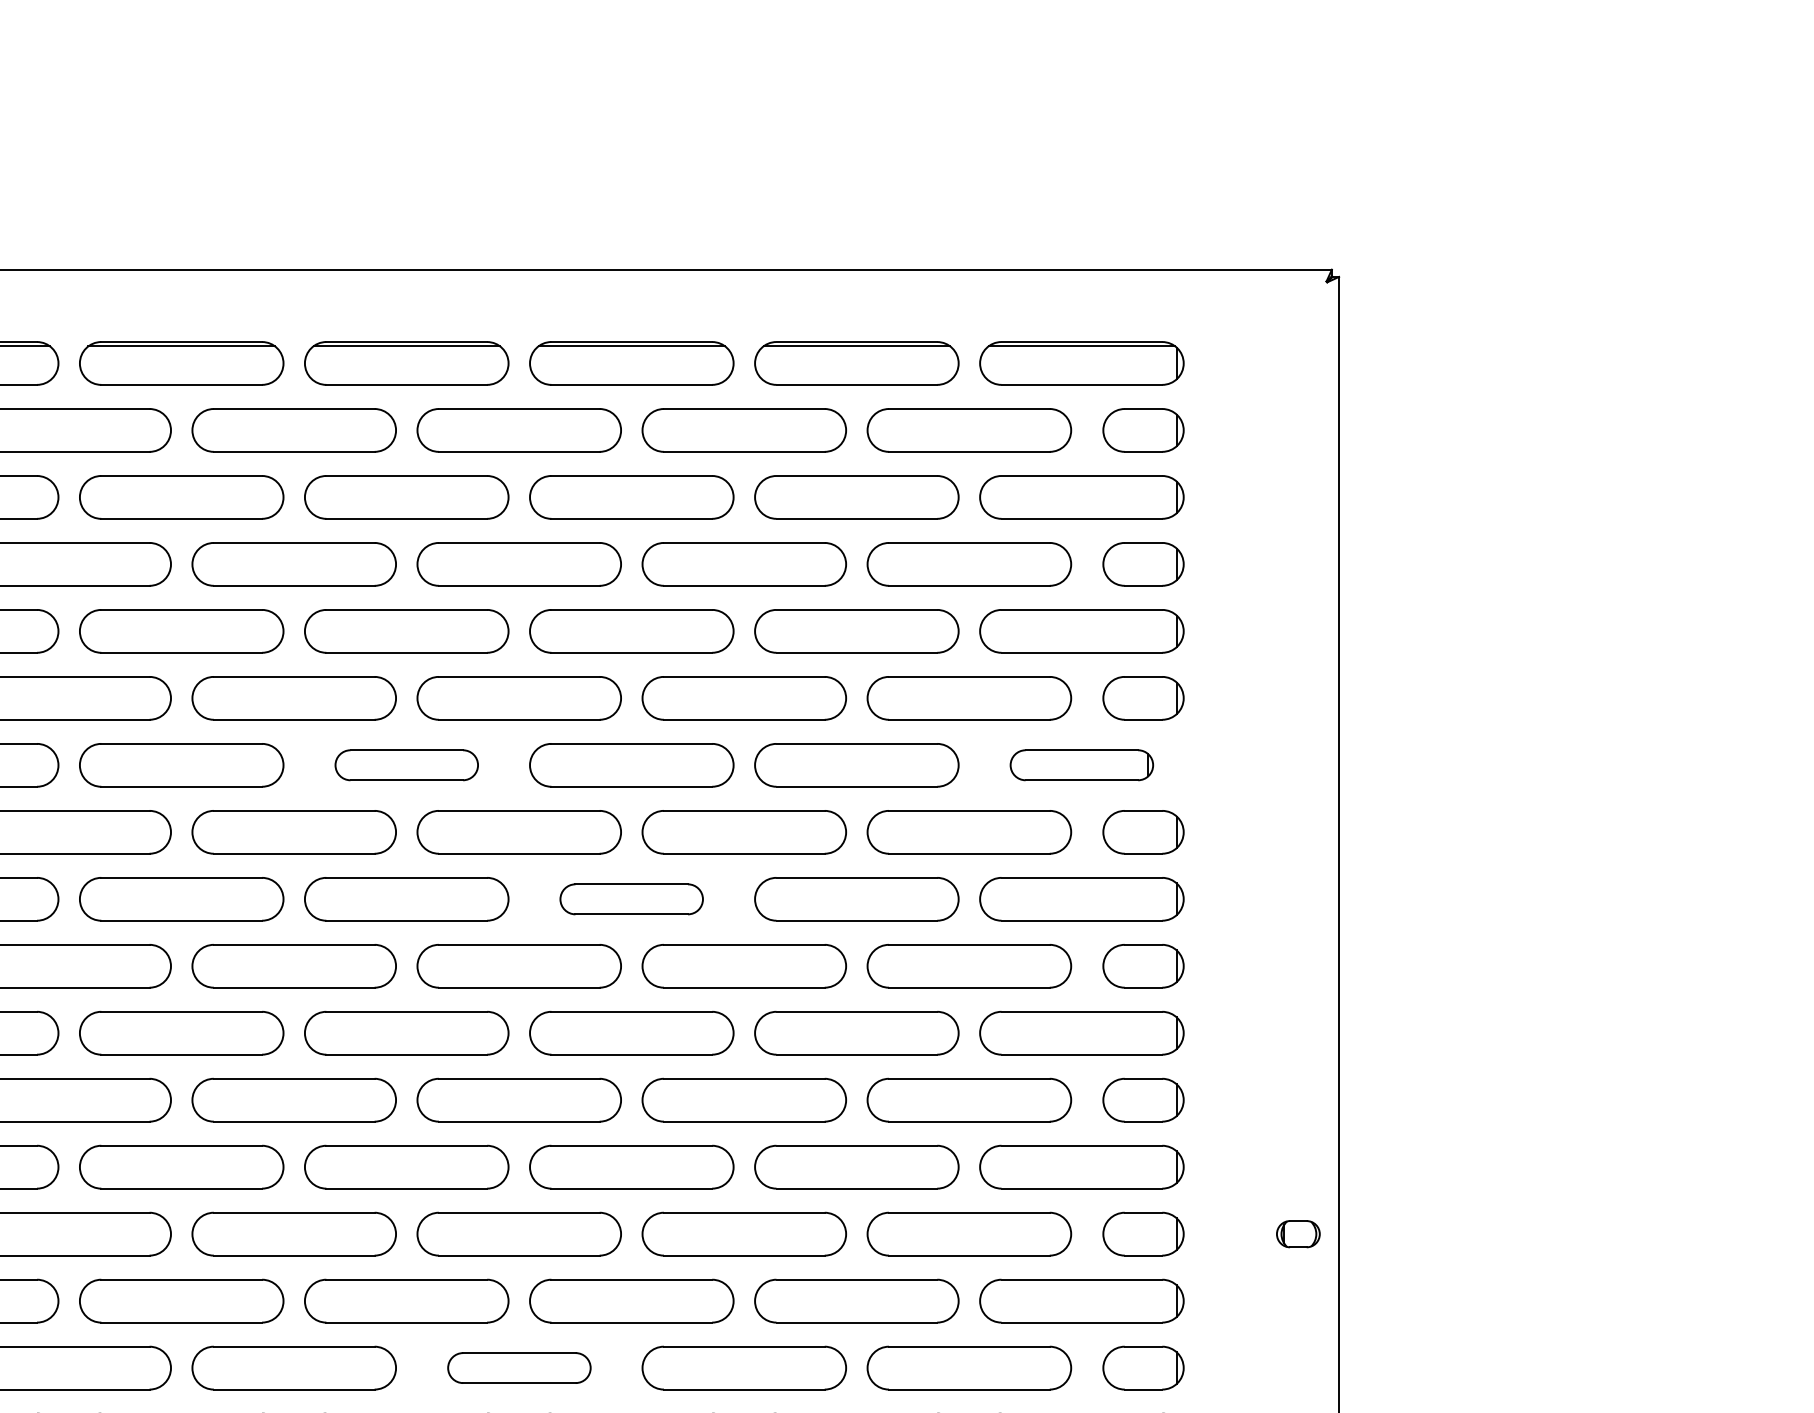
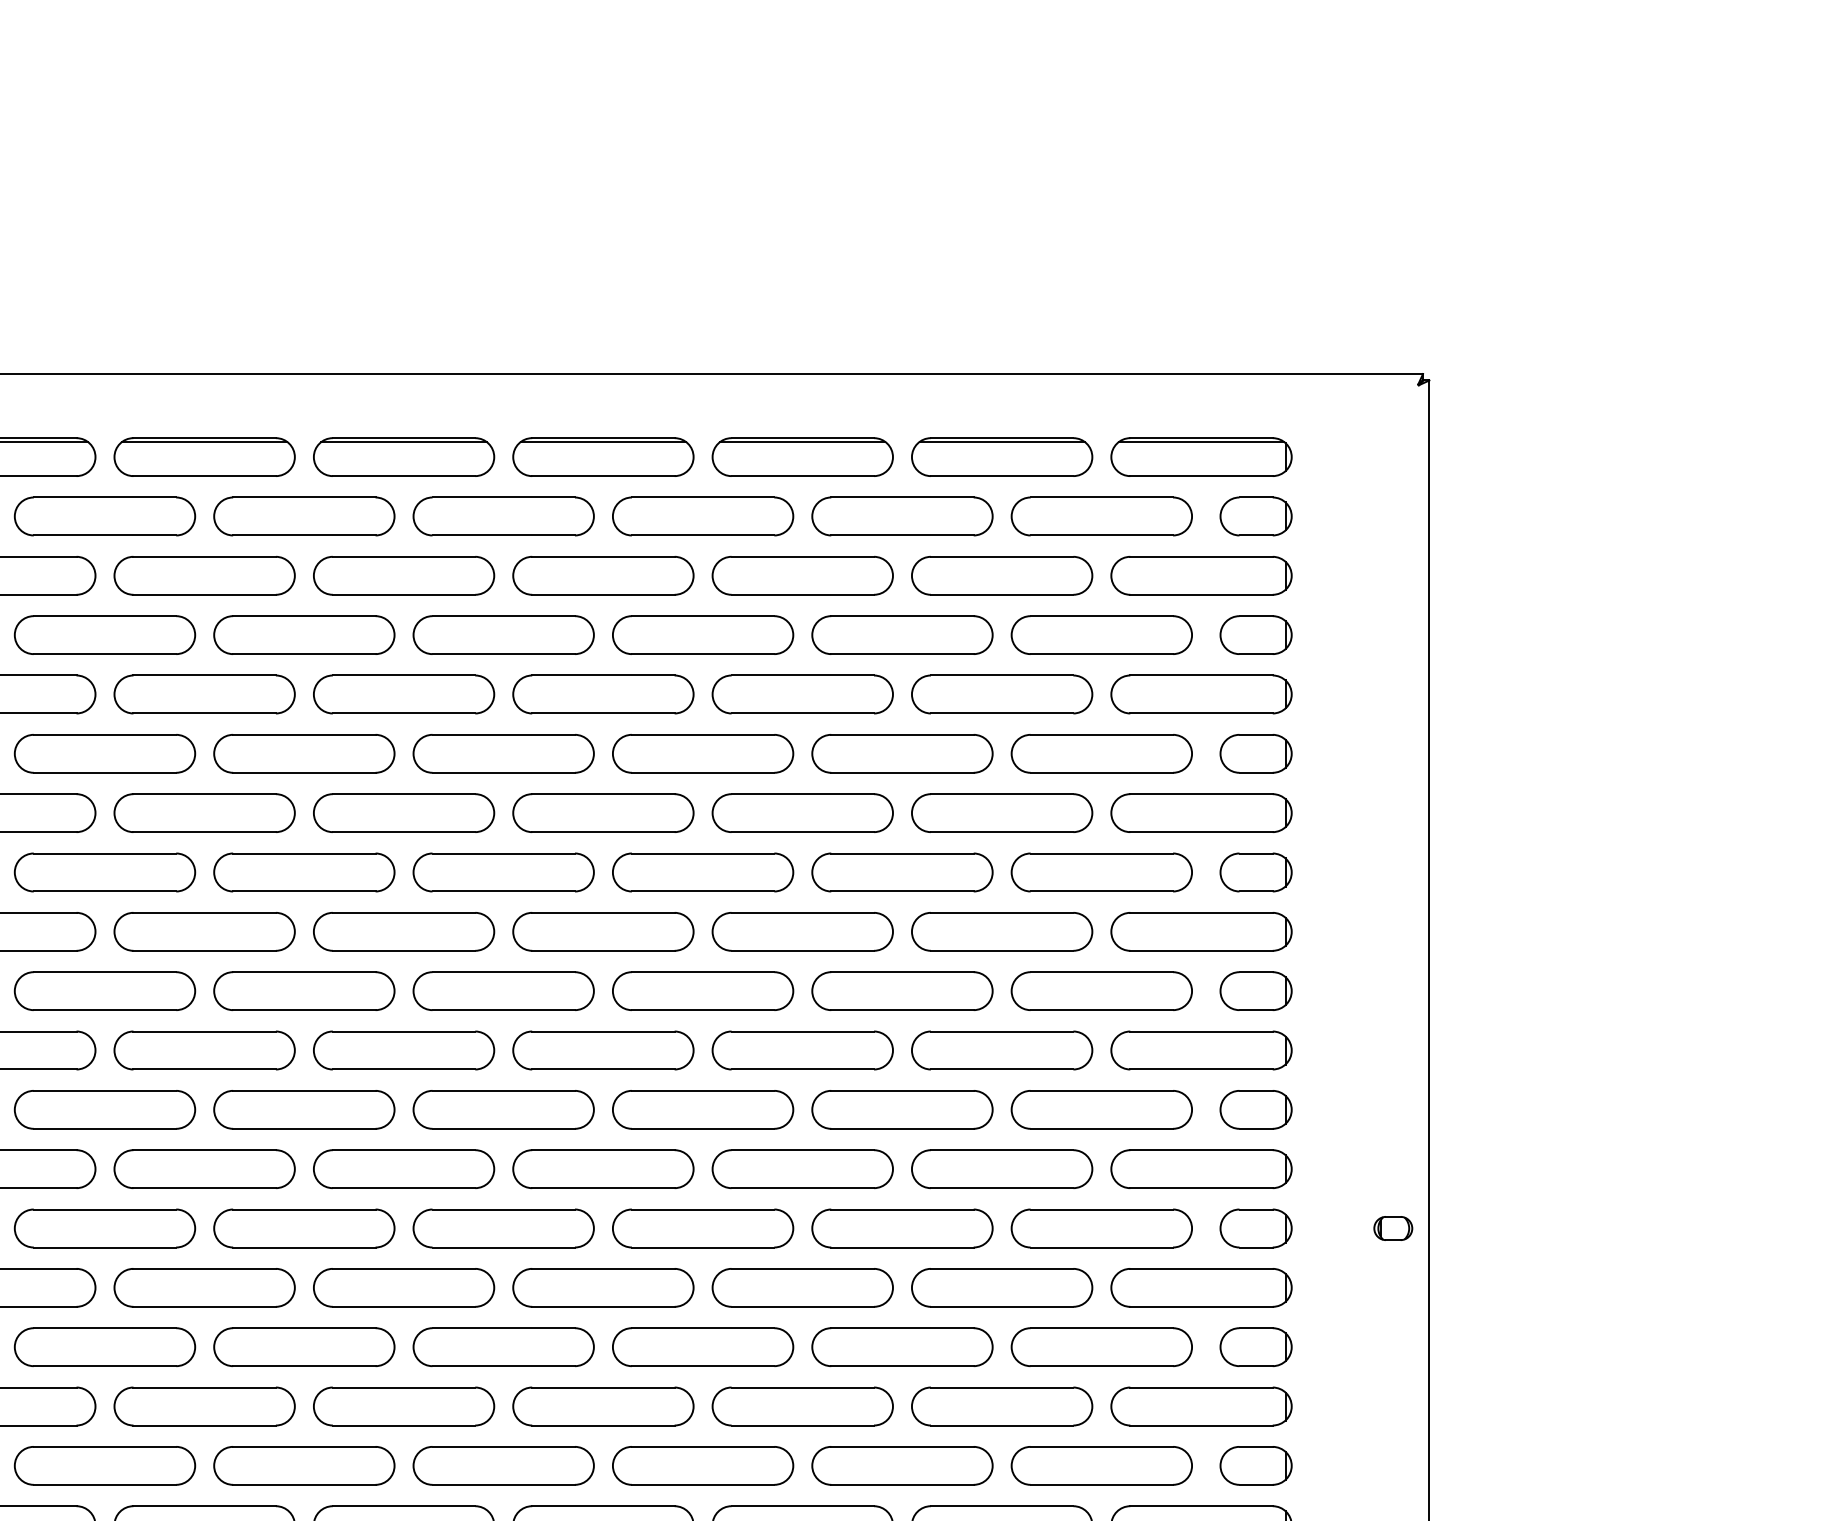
part: (406, 764) -> (603, 812), size x1.43
part: (1081, 764) -> (1201, 812), size x1.43
part: (631, 898) -> (802, 931), size x1.43
part: (519, 1367) -> (703, 1346), size x1.43

